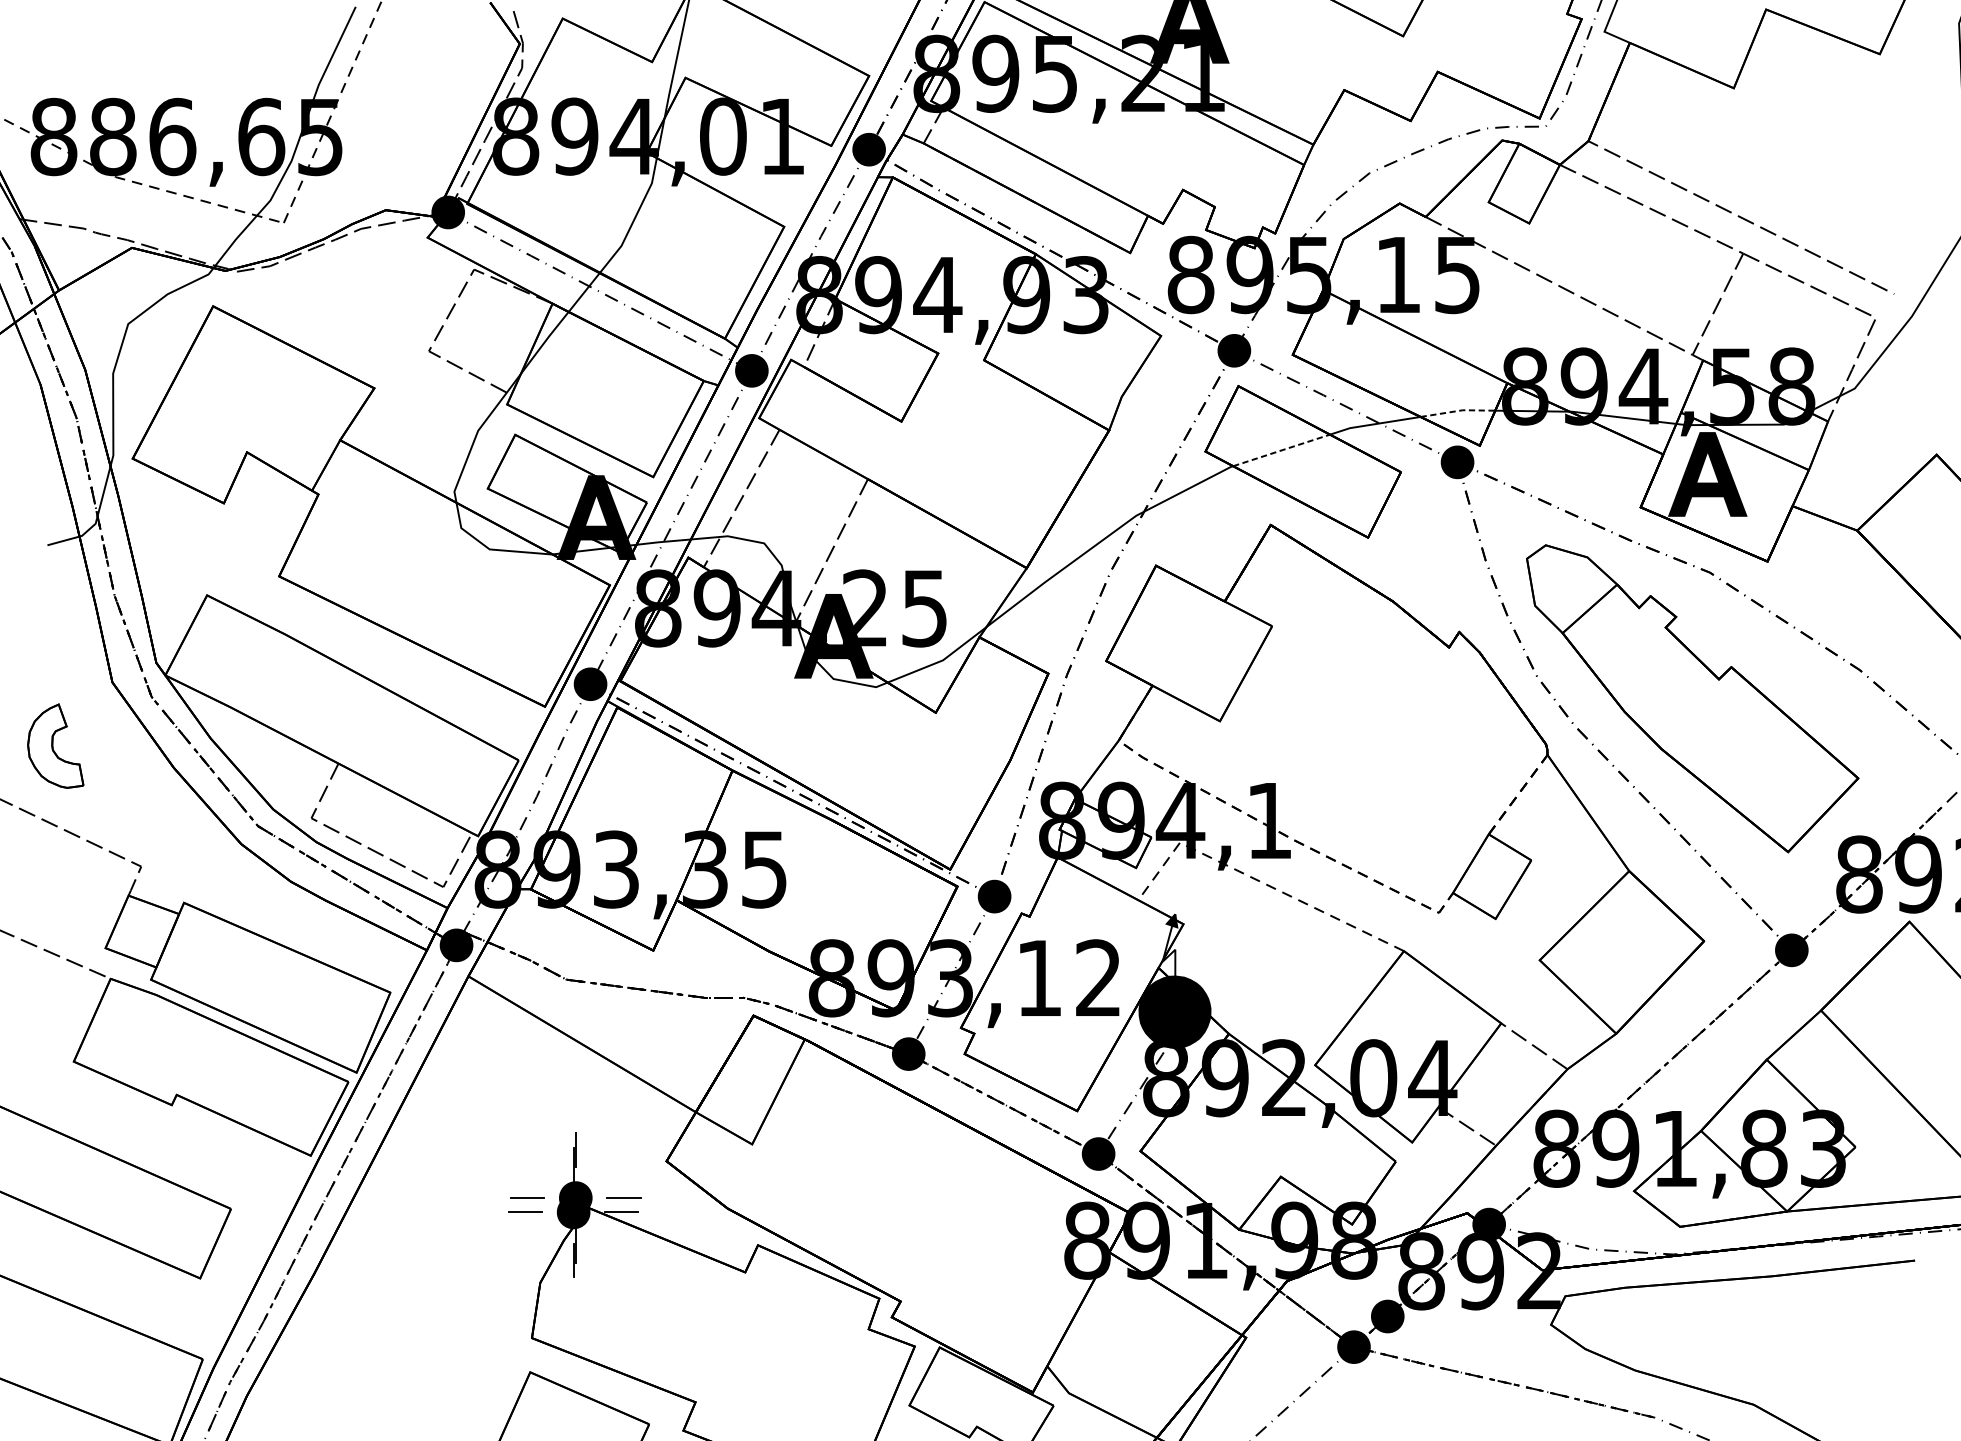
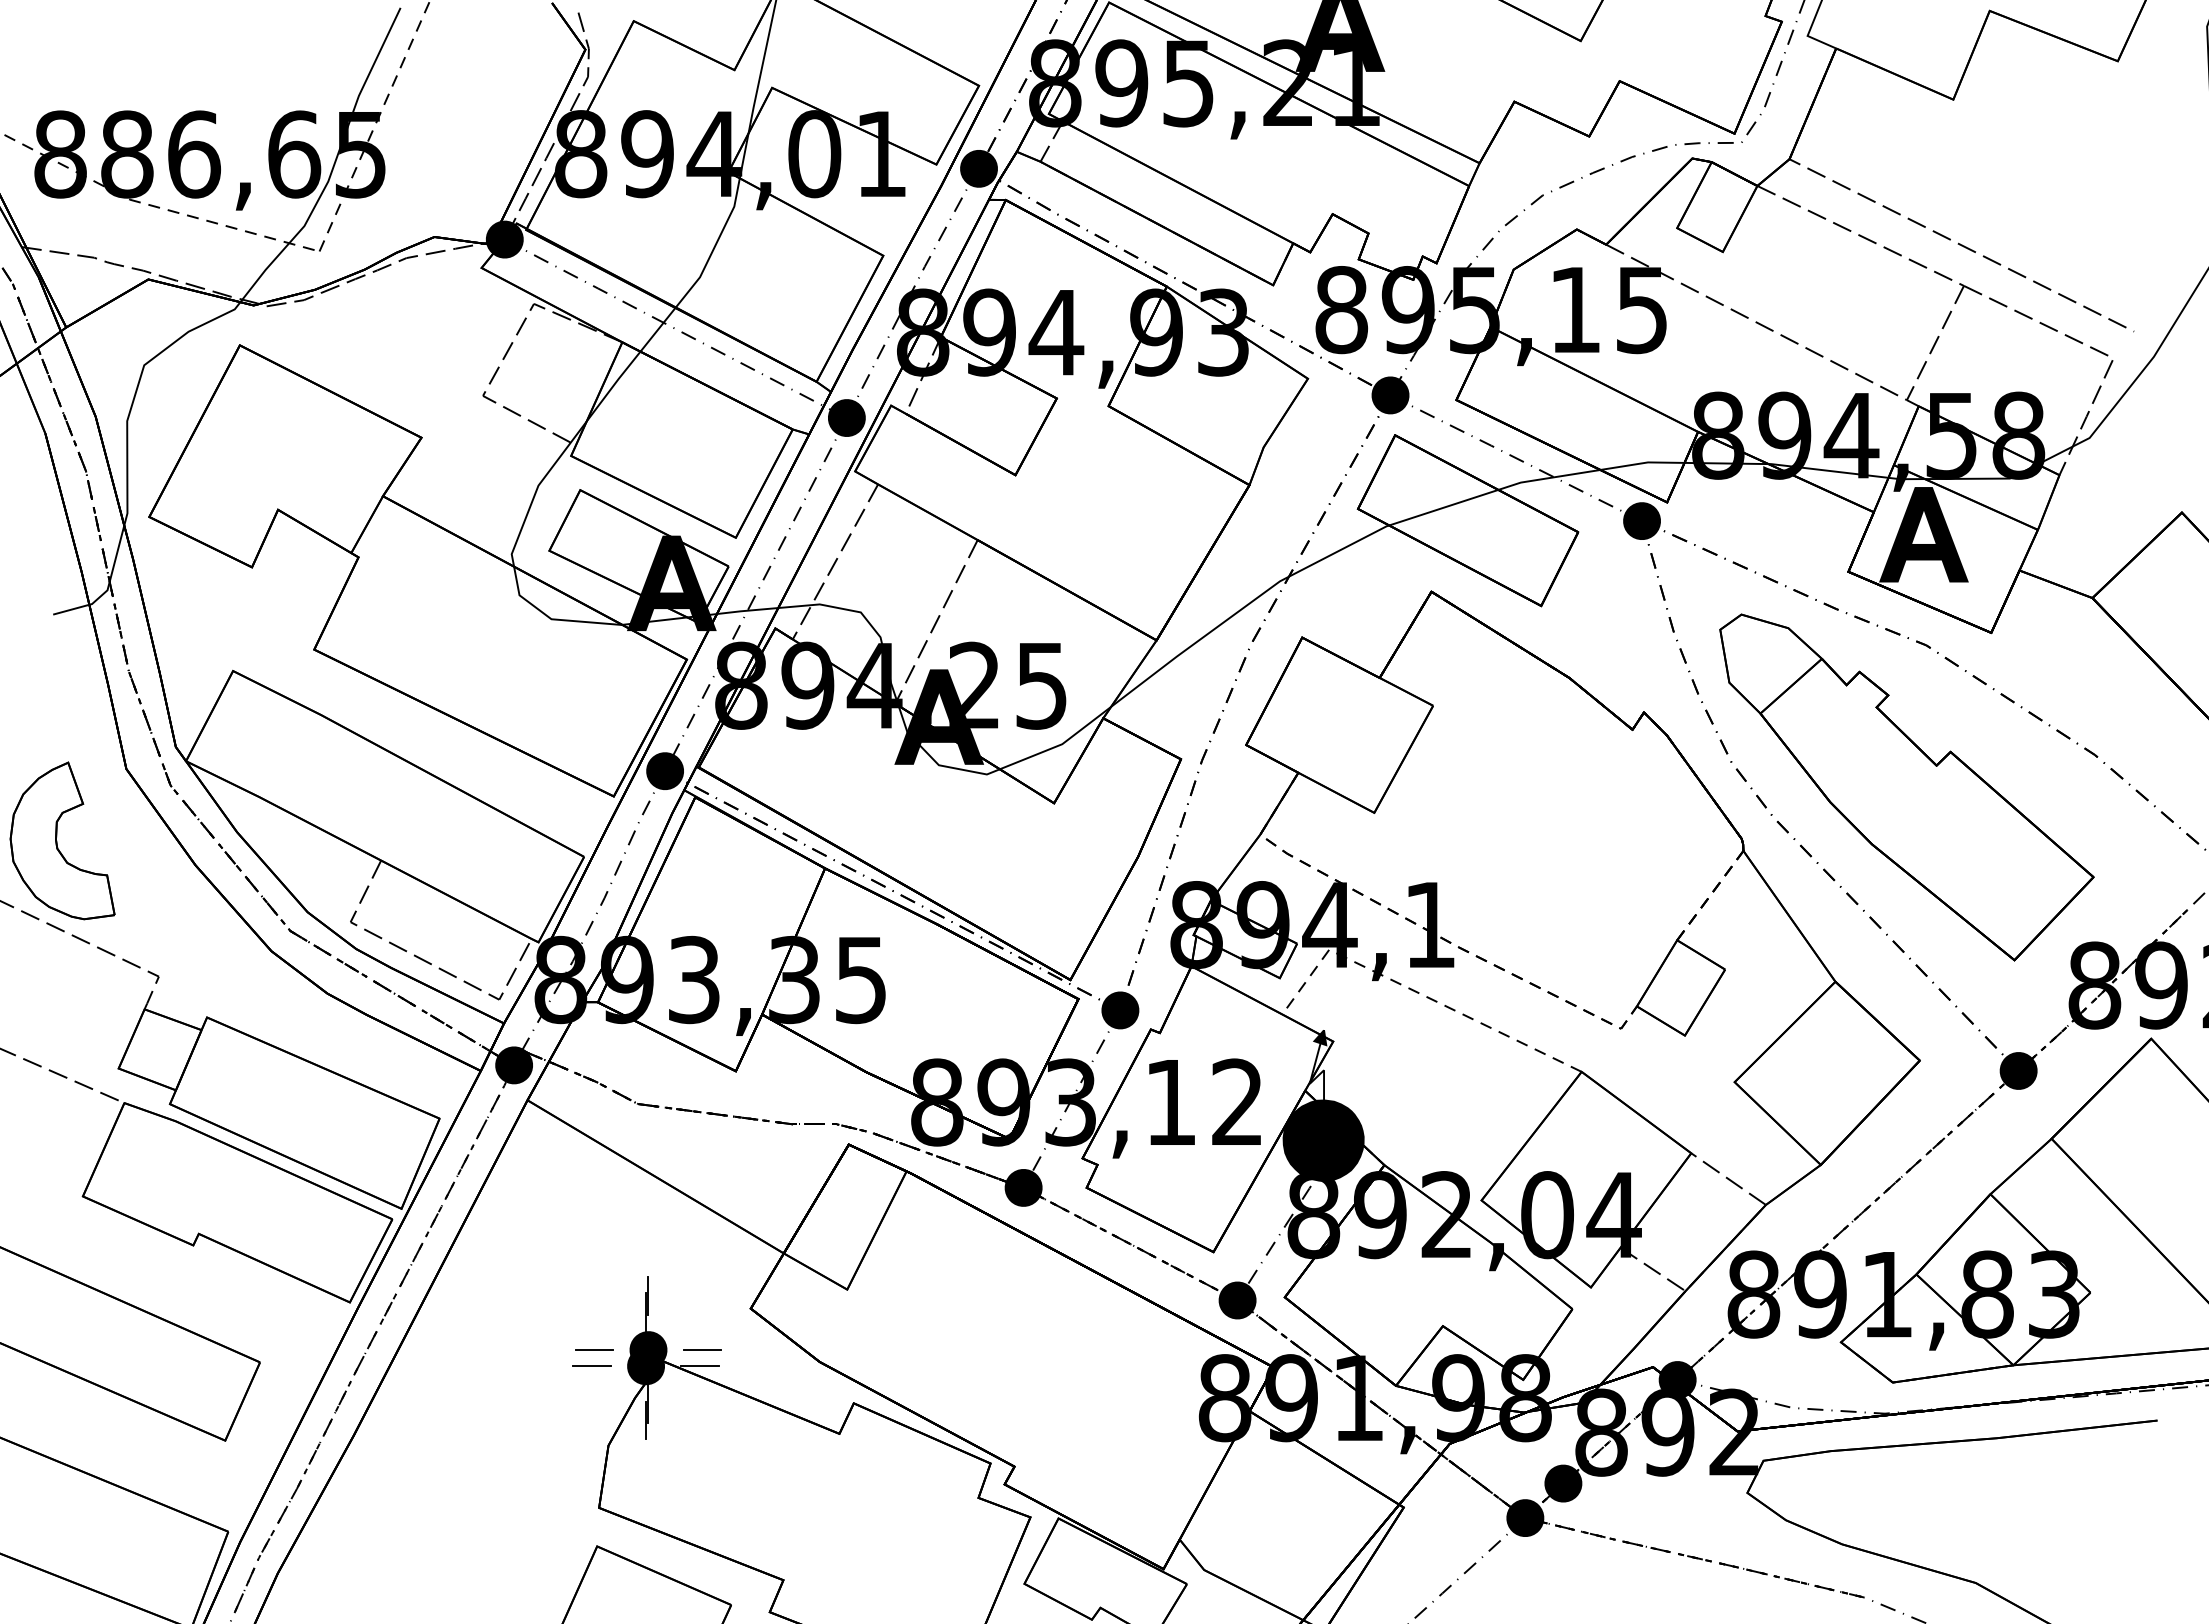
line: (1458, 411) -> (1643, 463), dashed -> solid
line: (1282, 450) -> (1444, 507), dashed -> solid
part: (55, 745) -> (62, 840), size x1.67

